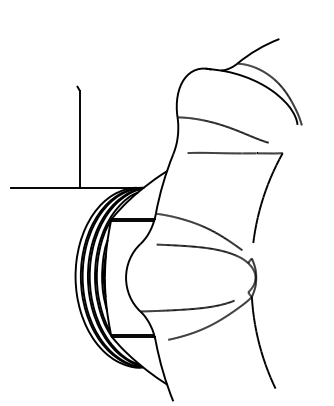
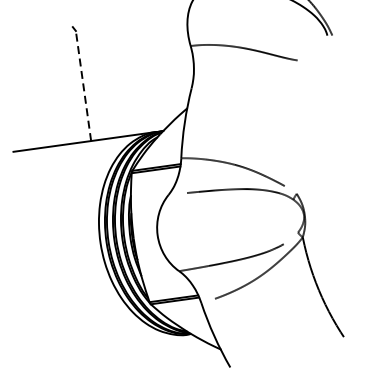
line: (79, 139) -> (83, 86), solid -> dashed
part: (260, 202) -> (297, 129), removed

